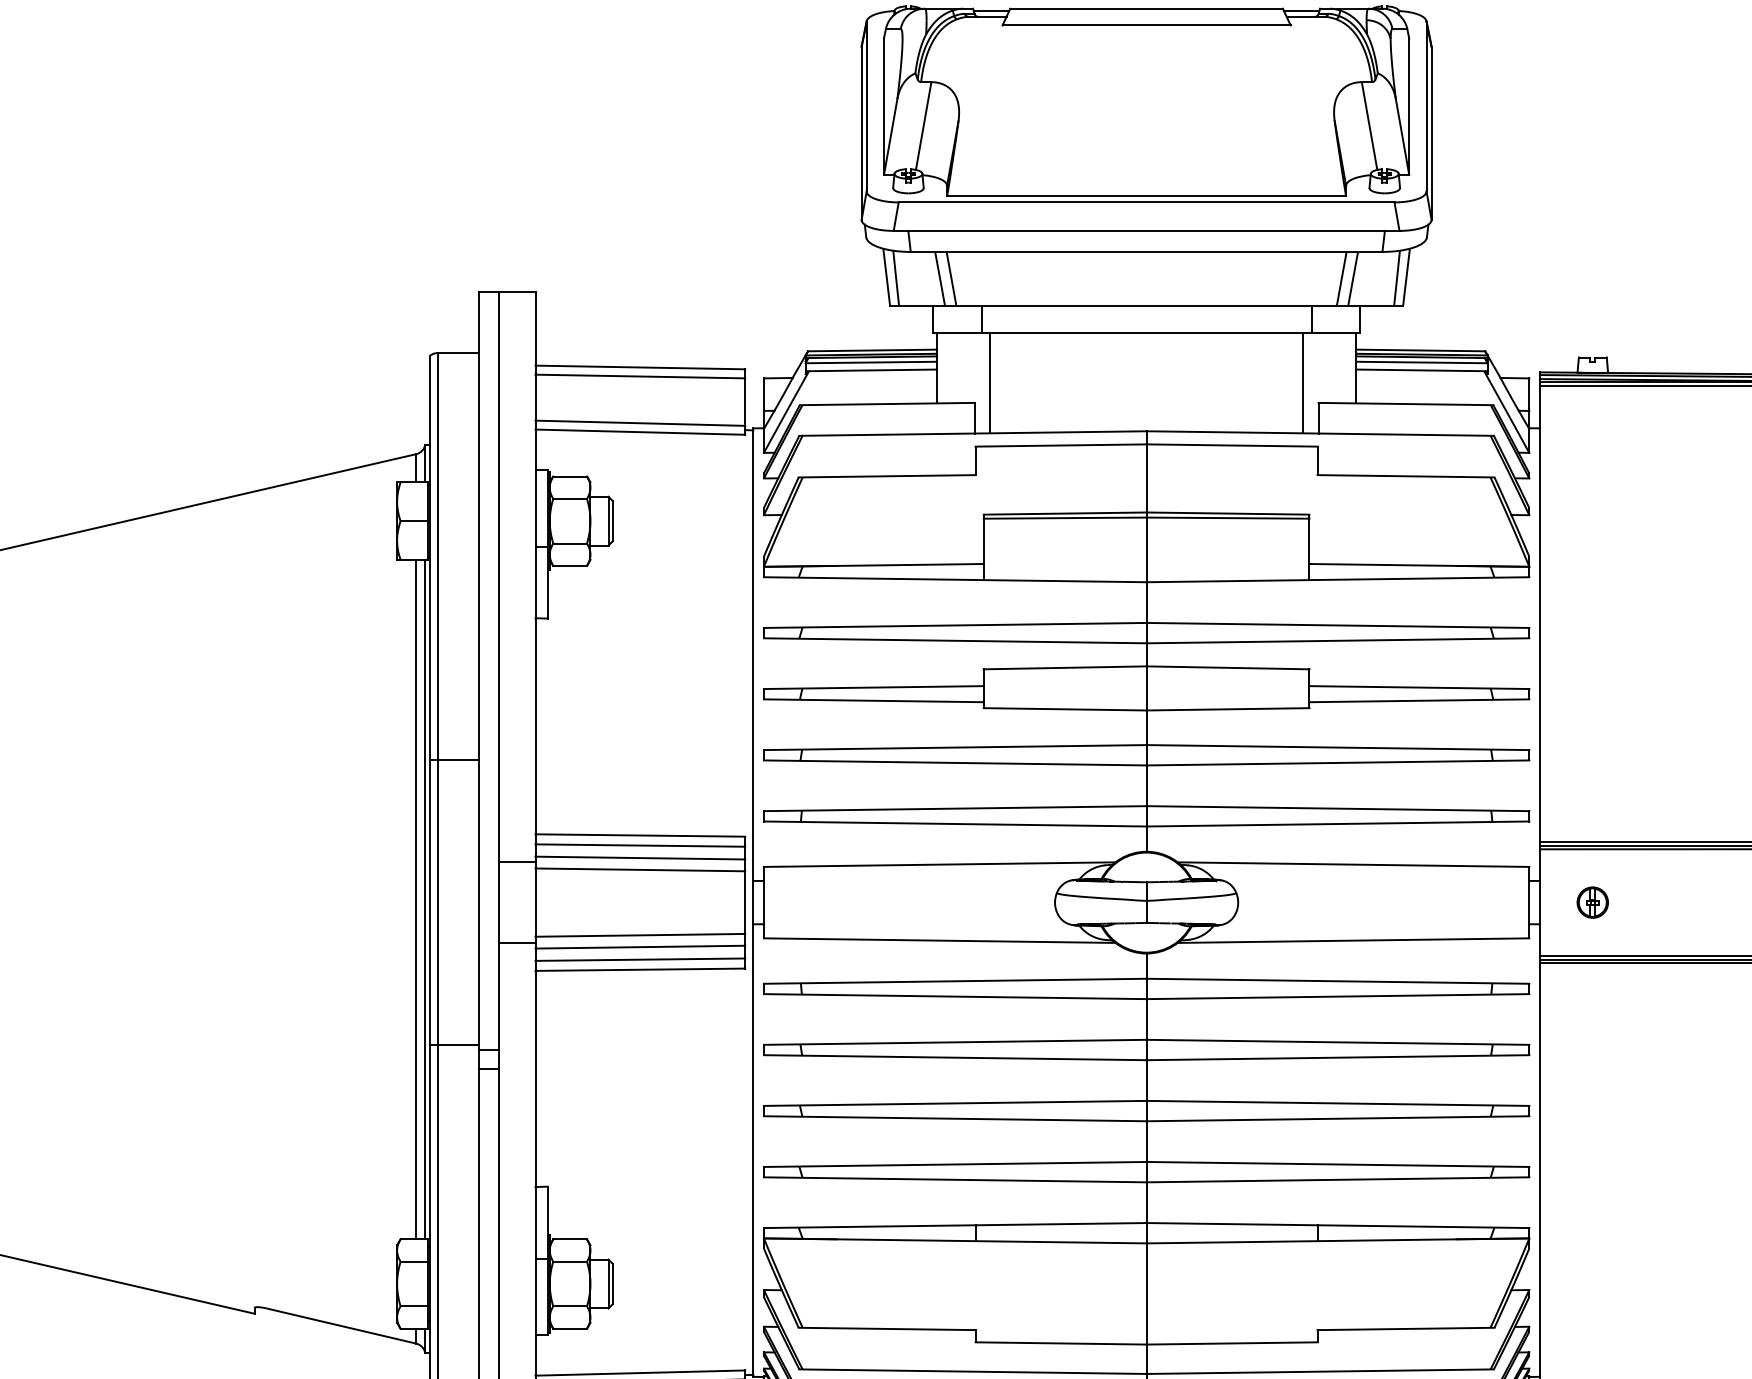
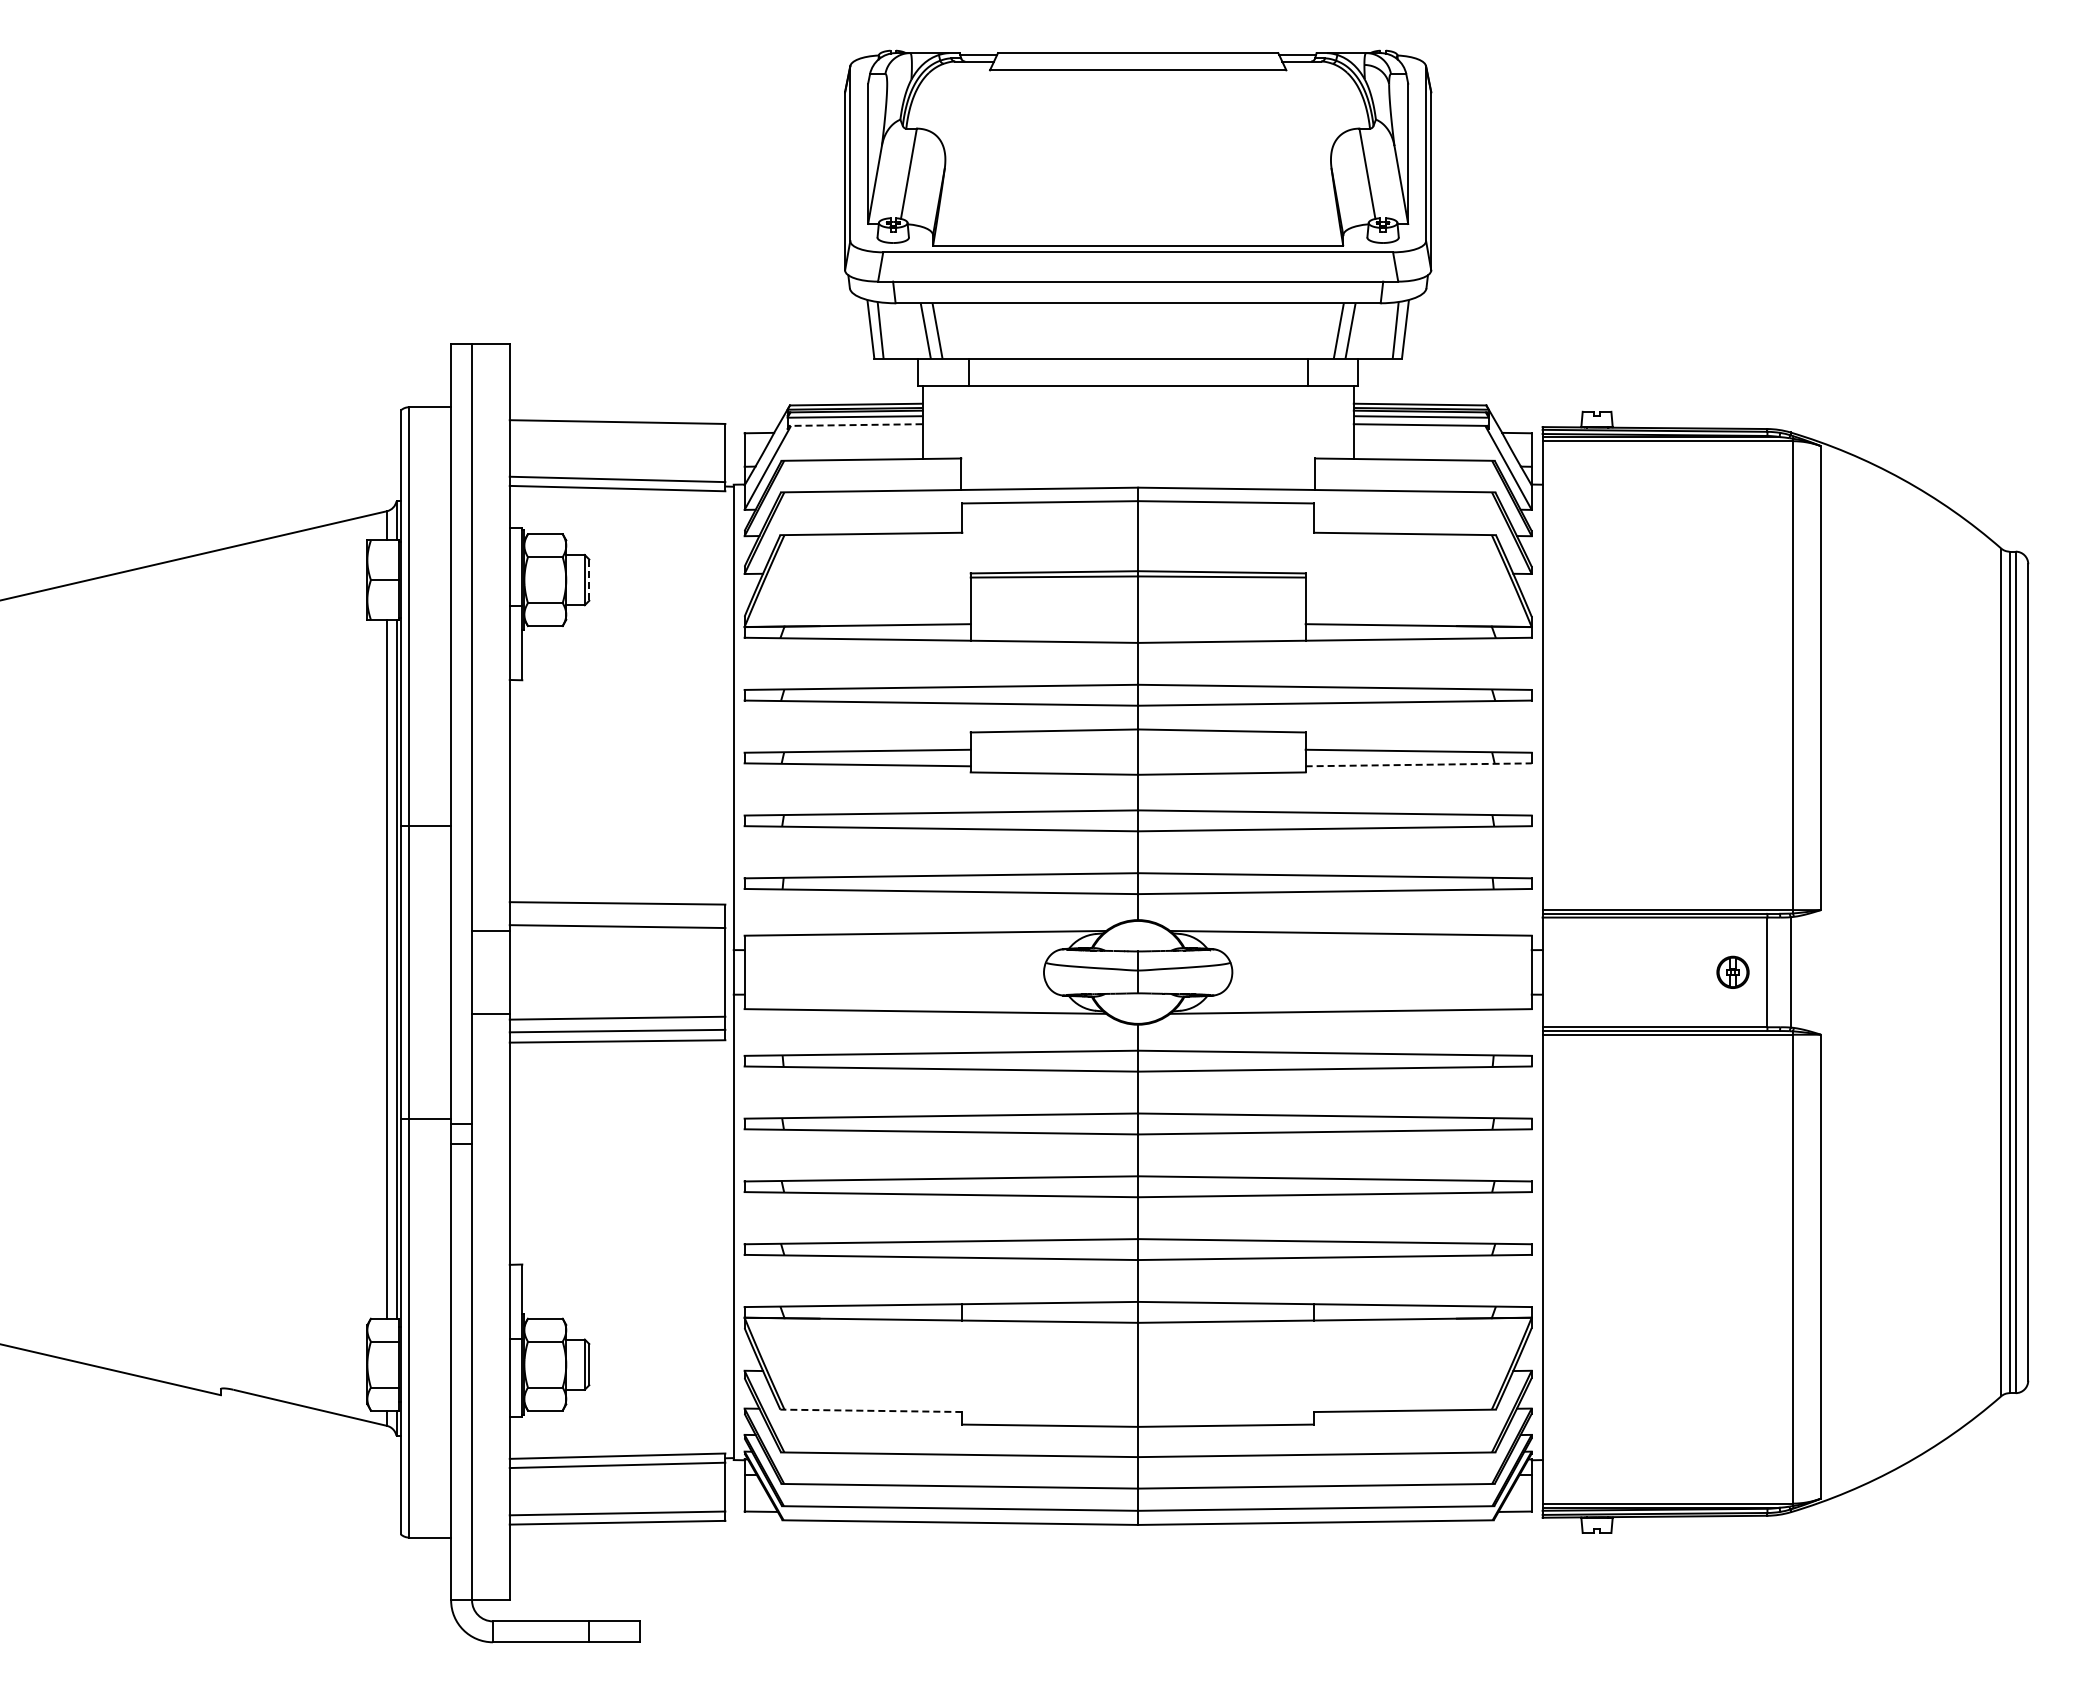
line: (871, 370) -> (855, 425), solid -> dashed
line: (640, 376) -> (617, 431), removed
line: (989, 382) -> (976, 437), removed
line: (1303, 382) -> (1299, 437), removed
line: (613, 521) -> (589, 580), solid -> dashed
line: (1420, 700) -> (1419, 764), solid -> dashed
line: (640, 845) -> (617, 913), removed
line: (640, 869) -> (617, 938), removed
part: (1592, 901) -> (1732, 971), moved
line: (640, 934) -> (617, 1005), removed
line: (887, 1328) -> (871, 1410), solid -> dashed

